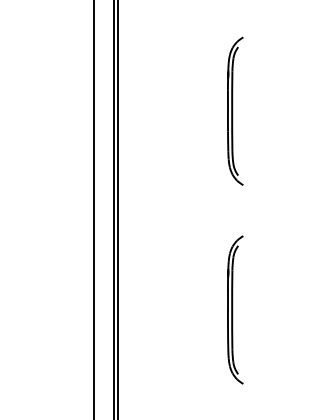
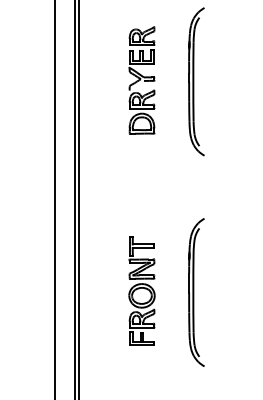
part: (180, 109) -> (141, 80), added
part: (235, 309) -> (196, 292), moved
part: (180, 320) -> (141, 291), added

